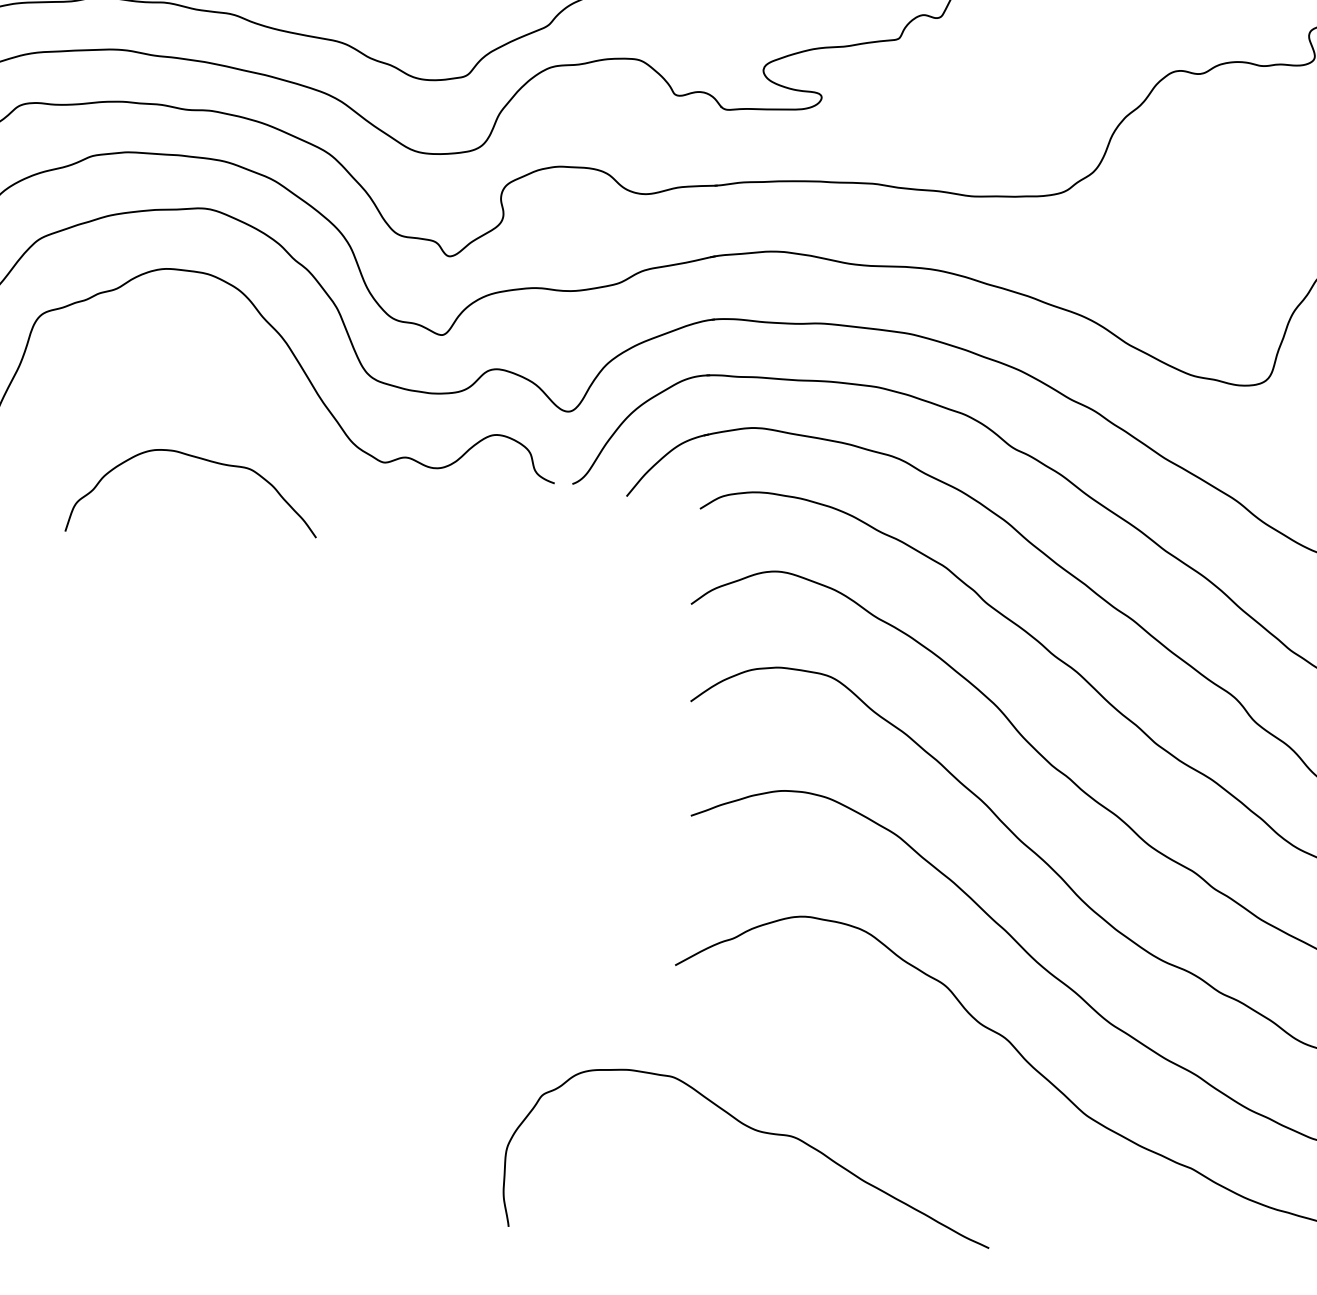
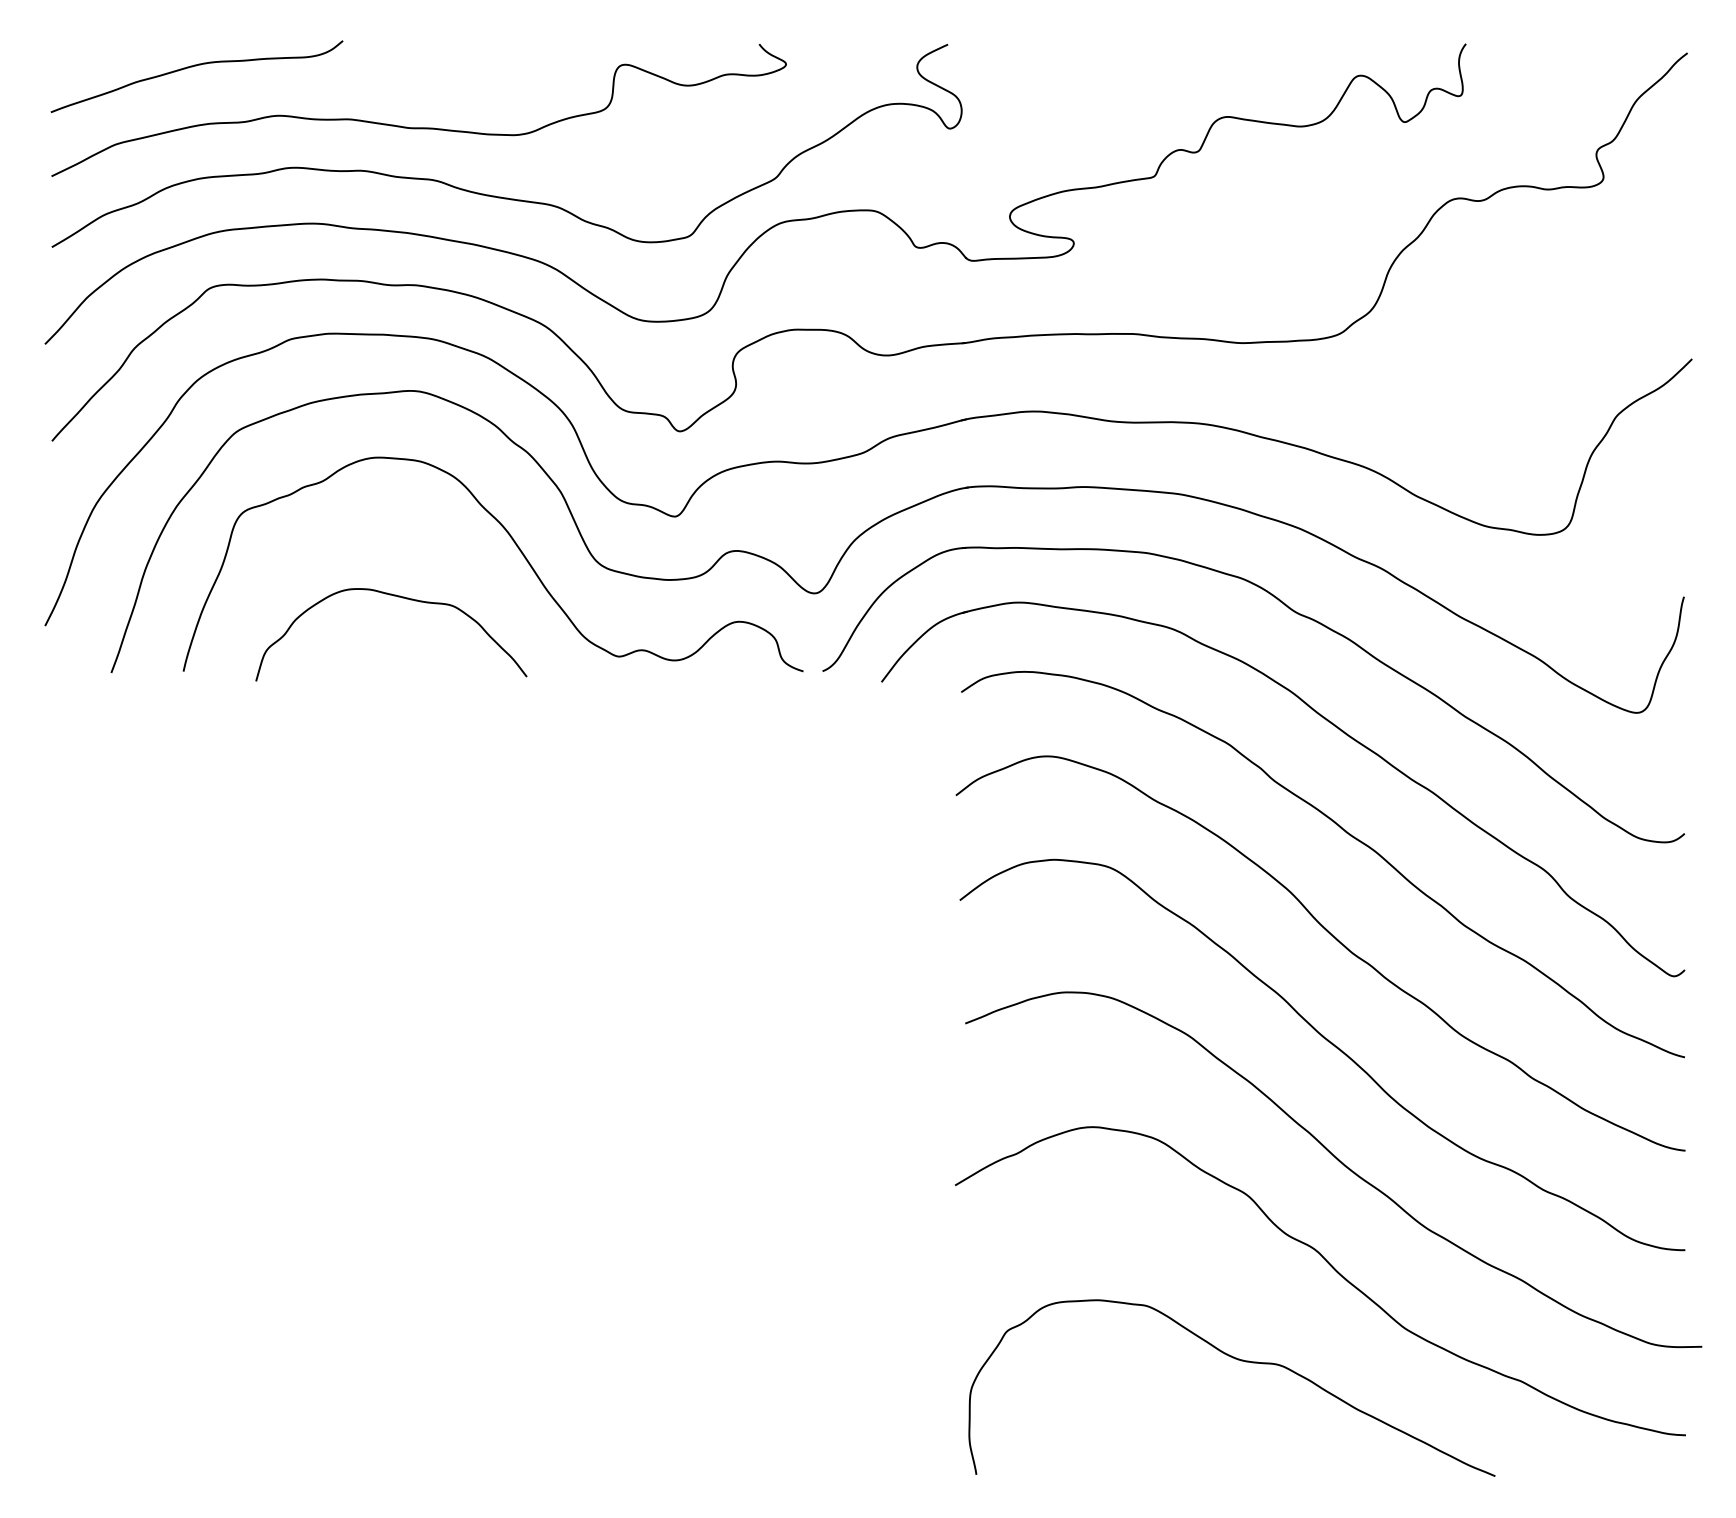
curve: (204, 460) -> (402, 598), moved
curve: (758, 1132) -> (1241, 1361), moved

